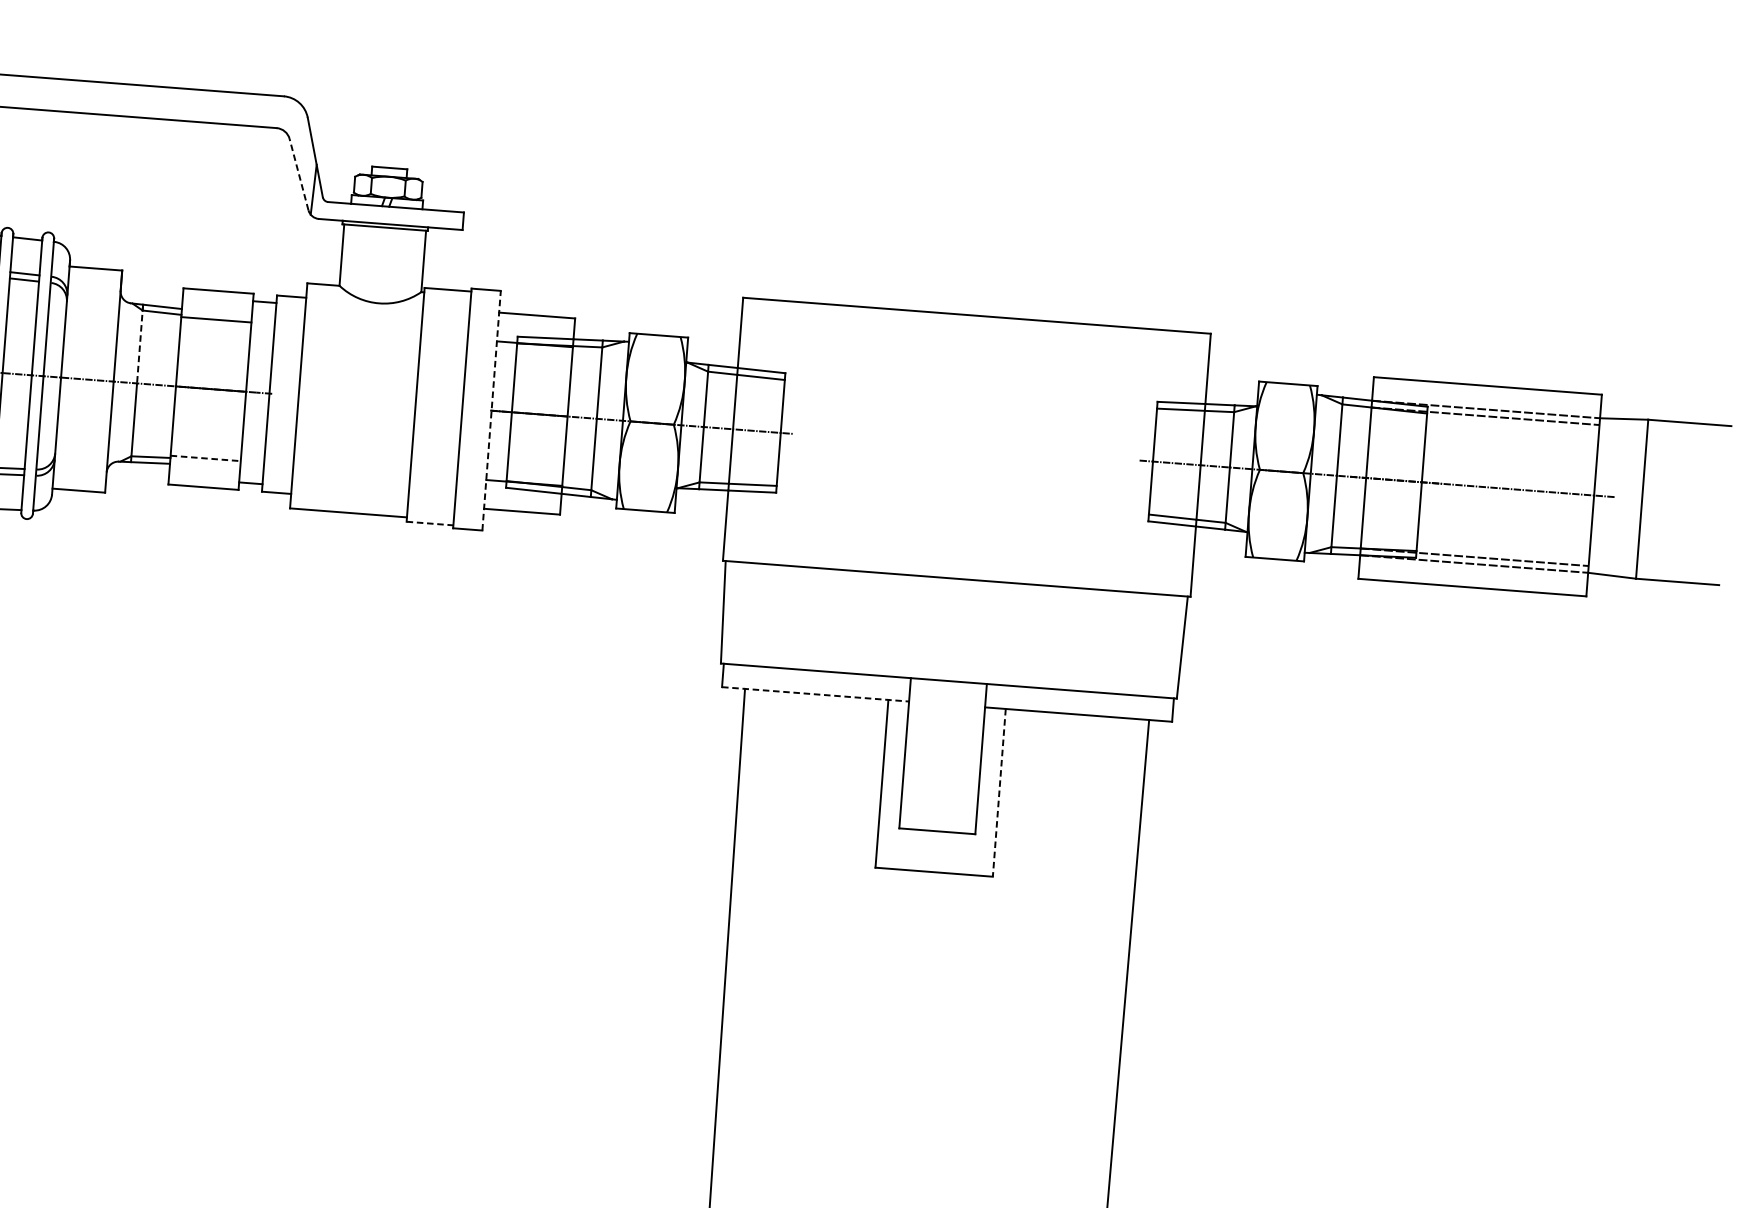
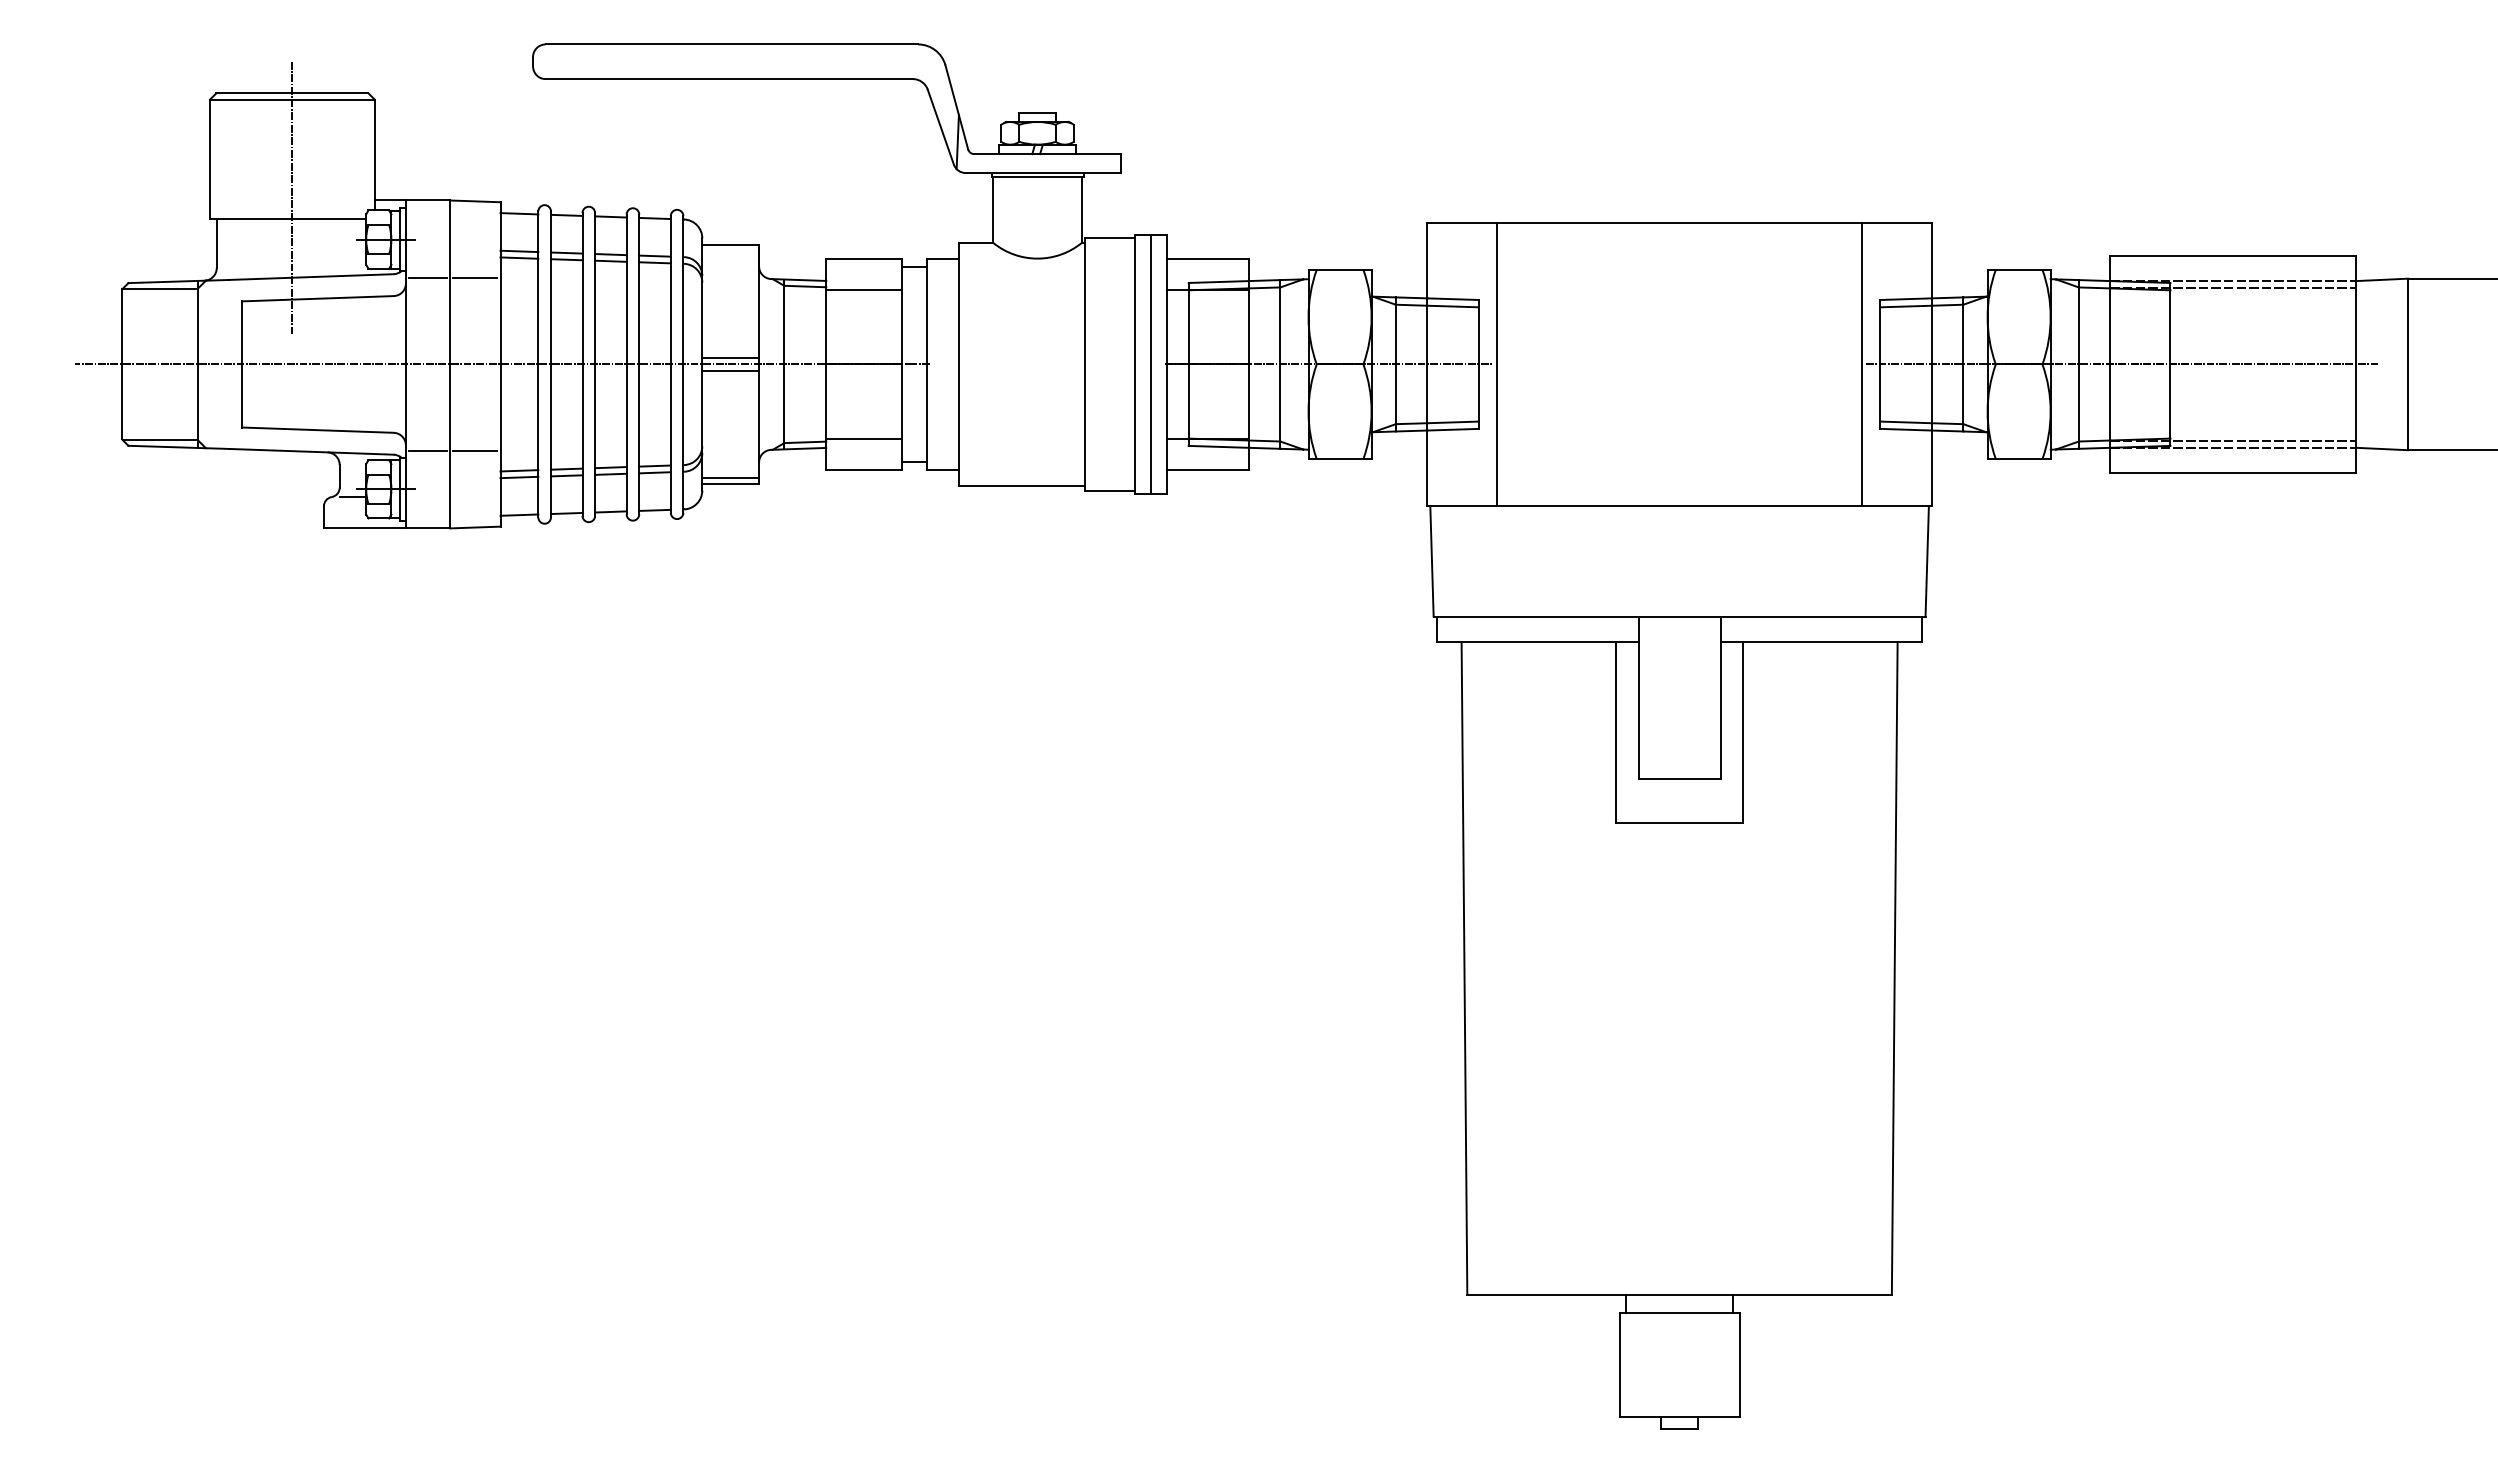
line: (298, 174) -> (940, 127), dashed -> solid
line: (140, 344) -> (784, 322), dashed -> solid
line: (87, 374) -> (730, 358), added
line: (86, 385) -> (730, 370), added
line: (477, 409) -> (1151, 364), added
line: (491, 409) -> (1166, 363), dashed -> solid
line: (798, 434) -> (1497, 364), added
line: (206, 458) -> (864, 439), dashed -> solid
line: (1136, 460) -> (1862, 364), added
line: (79, 484) -> (730, 477), added
line: (430, 523) -> (1110, 490), dashed -> solid
line: (815, 693) -> (1537, 641), dashed -> solid
line: (998, 792) -> (1742, 732), dashed -> solid

